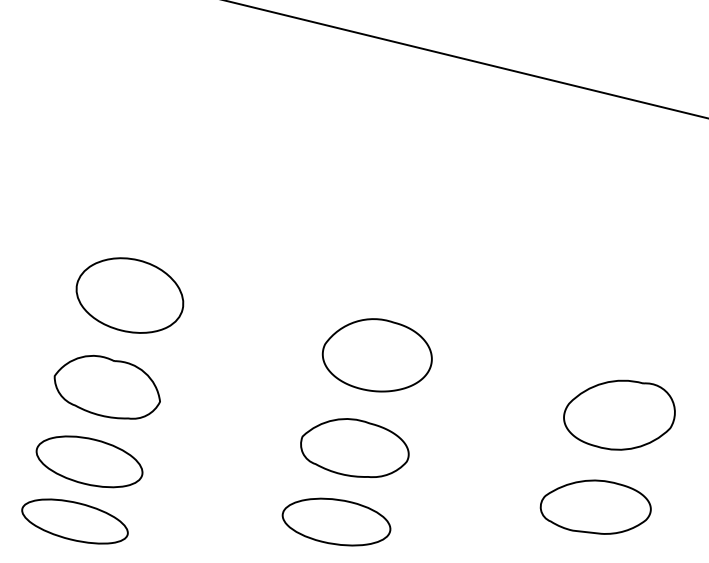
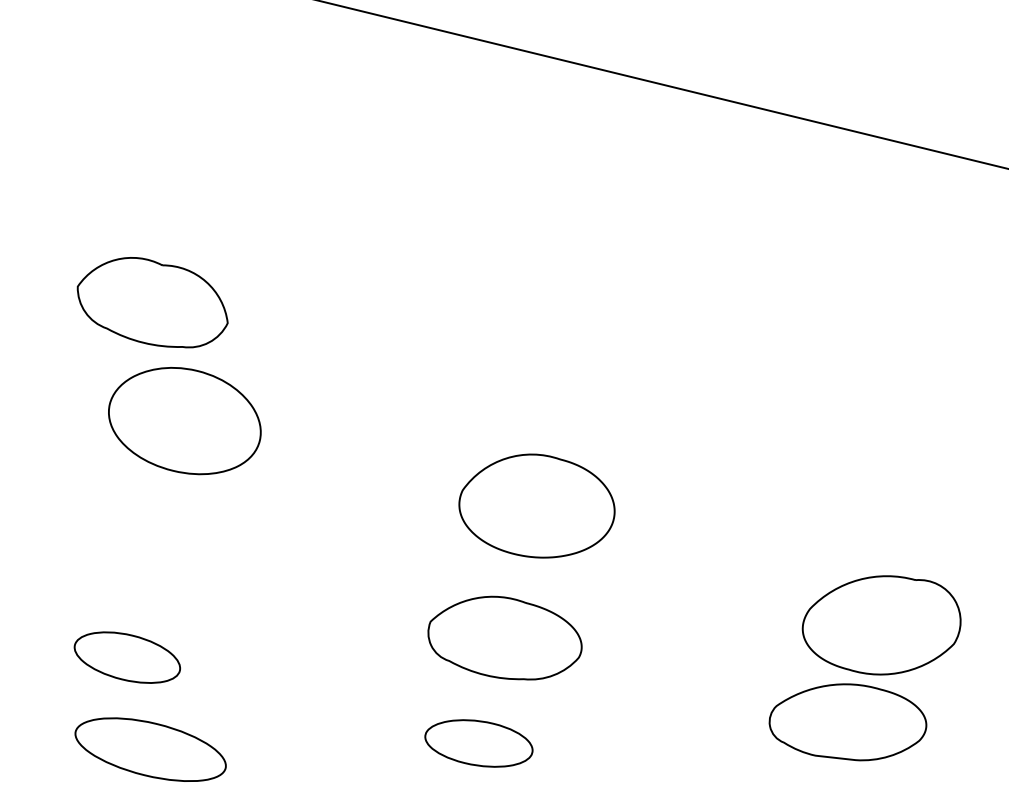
part: (107, 387) -> (152, 302), moved
part: (619, 415) -> (881, 625), moved
part: (89, 461) -> (127, 657), size x0.7
part: (74, 521) -> (150, 749), moved
part: (336, 522) -> (478, 743), size x0.7

